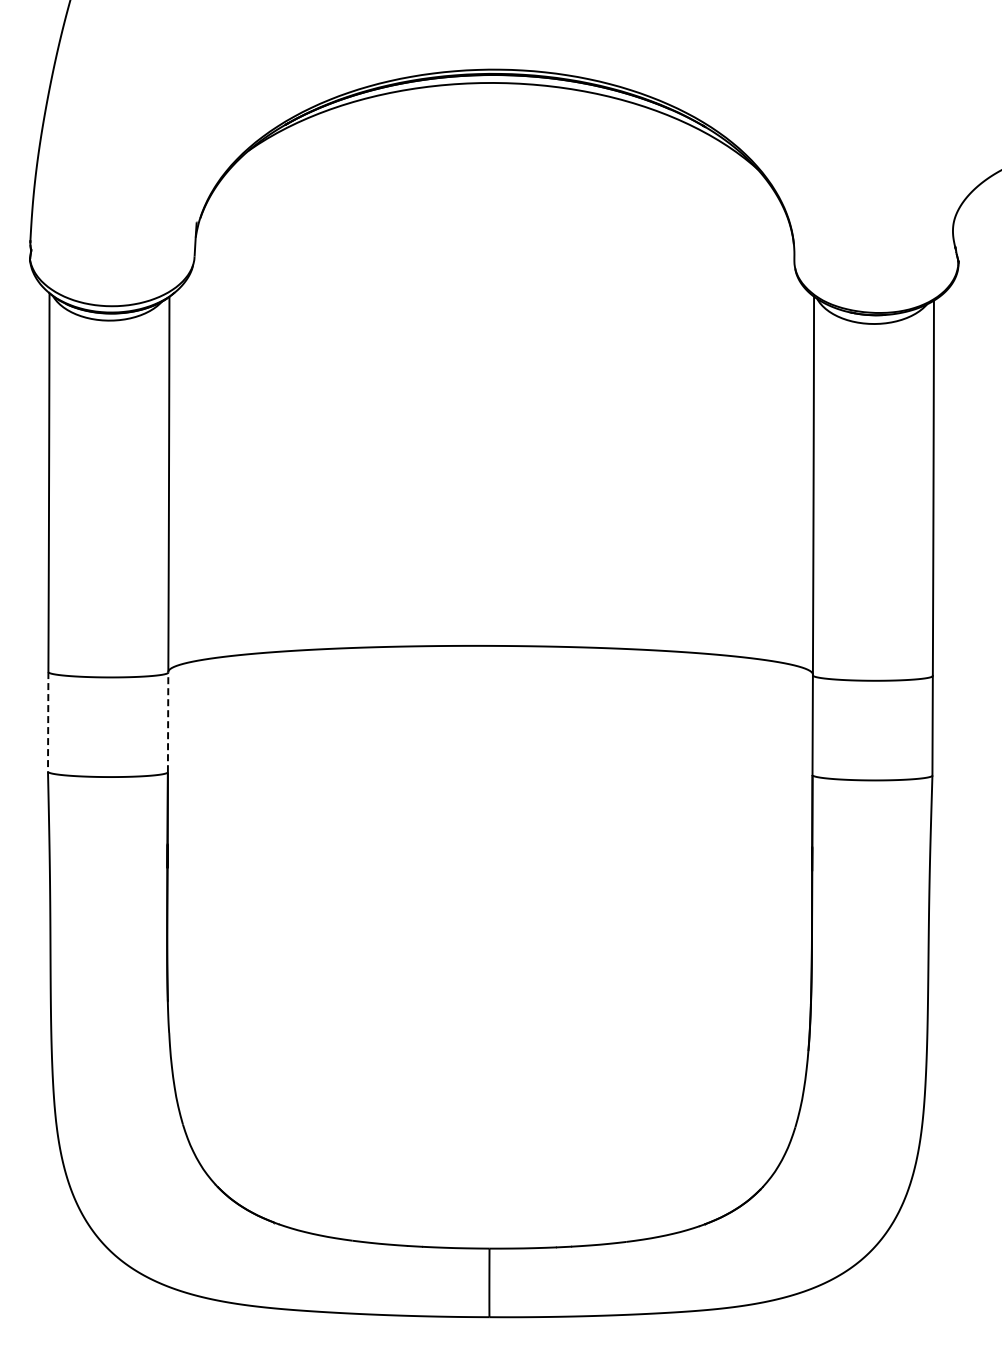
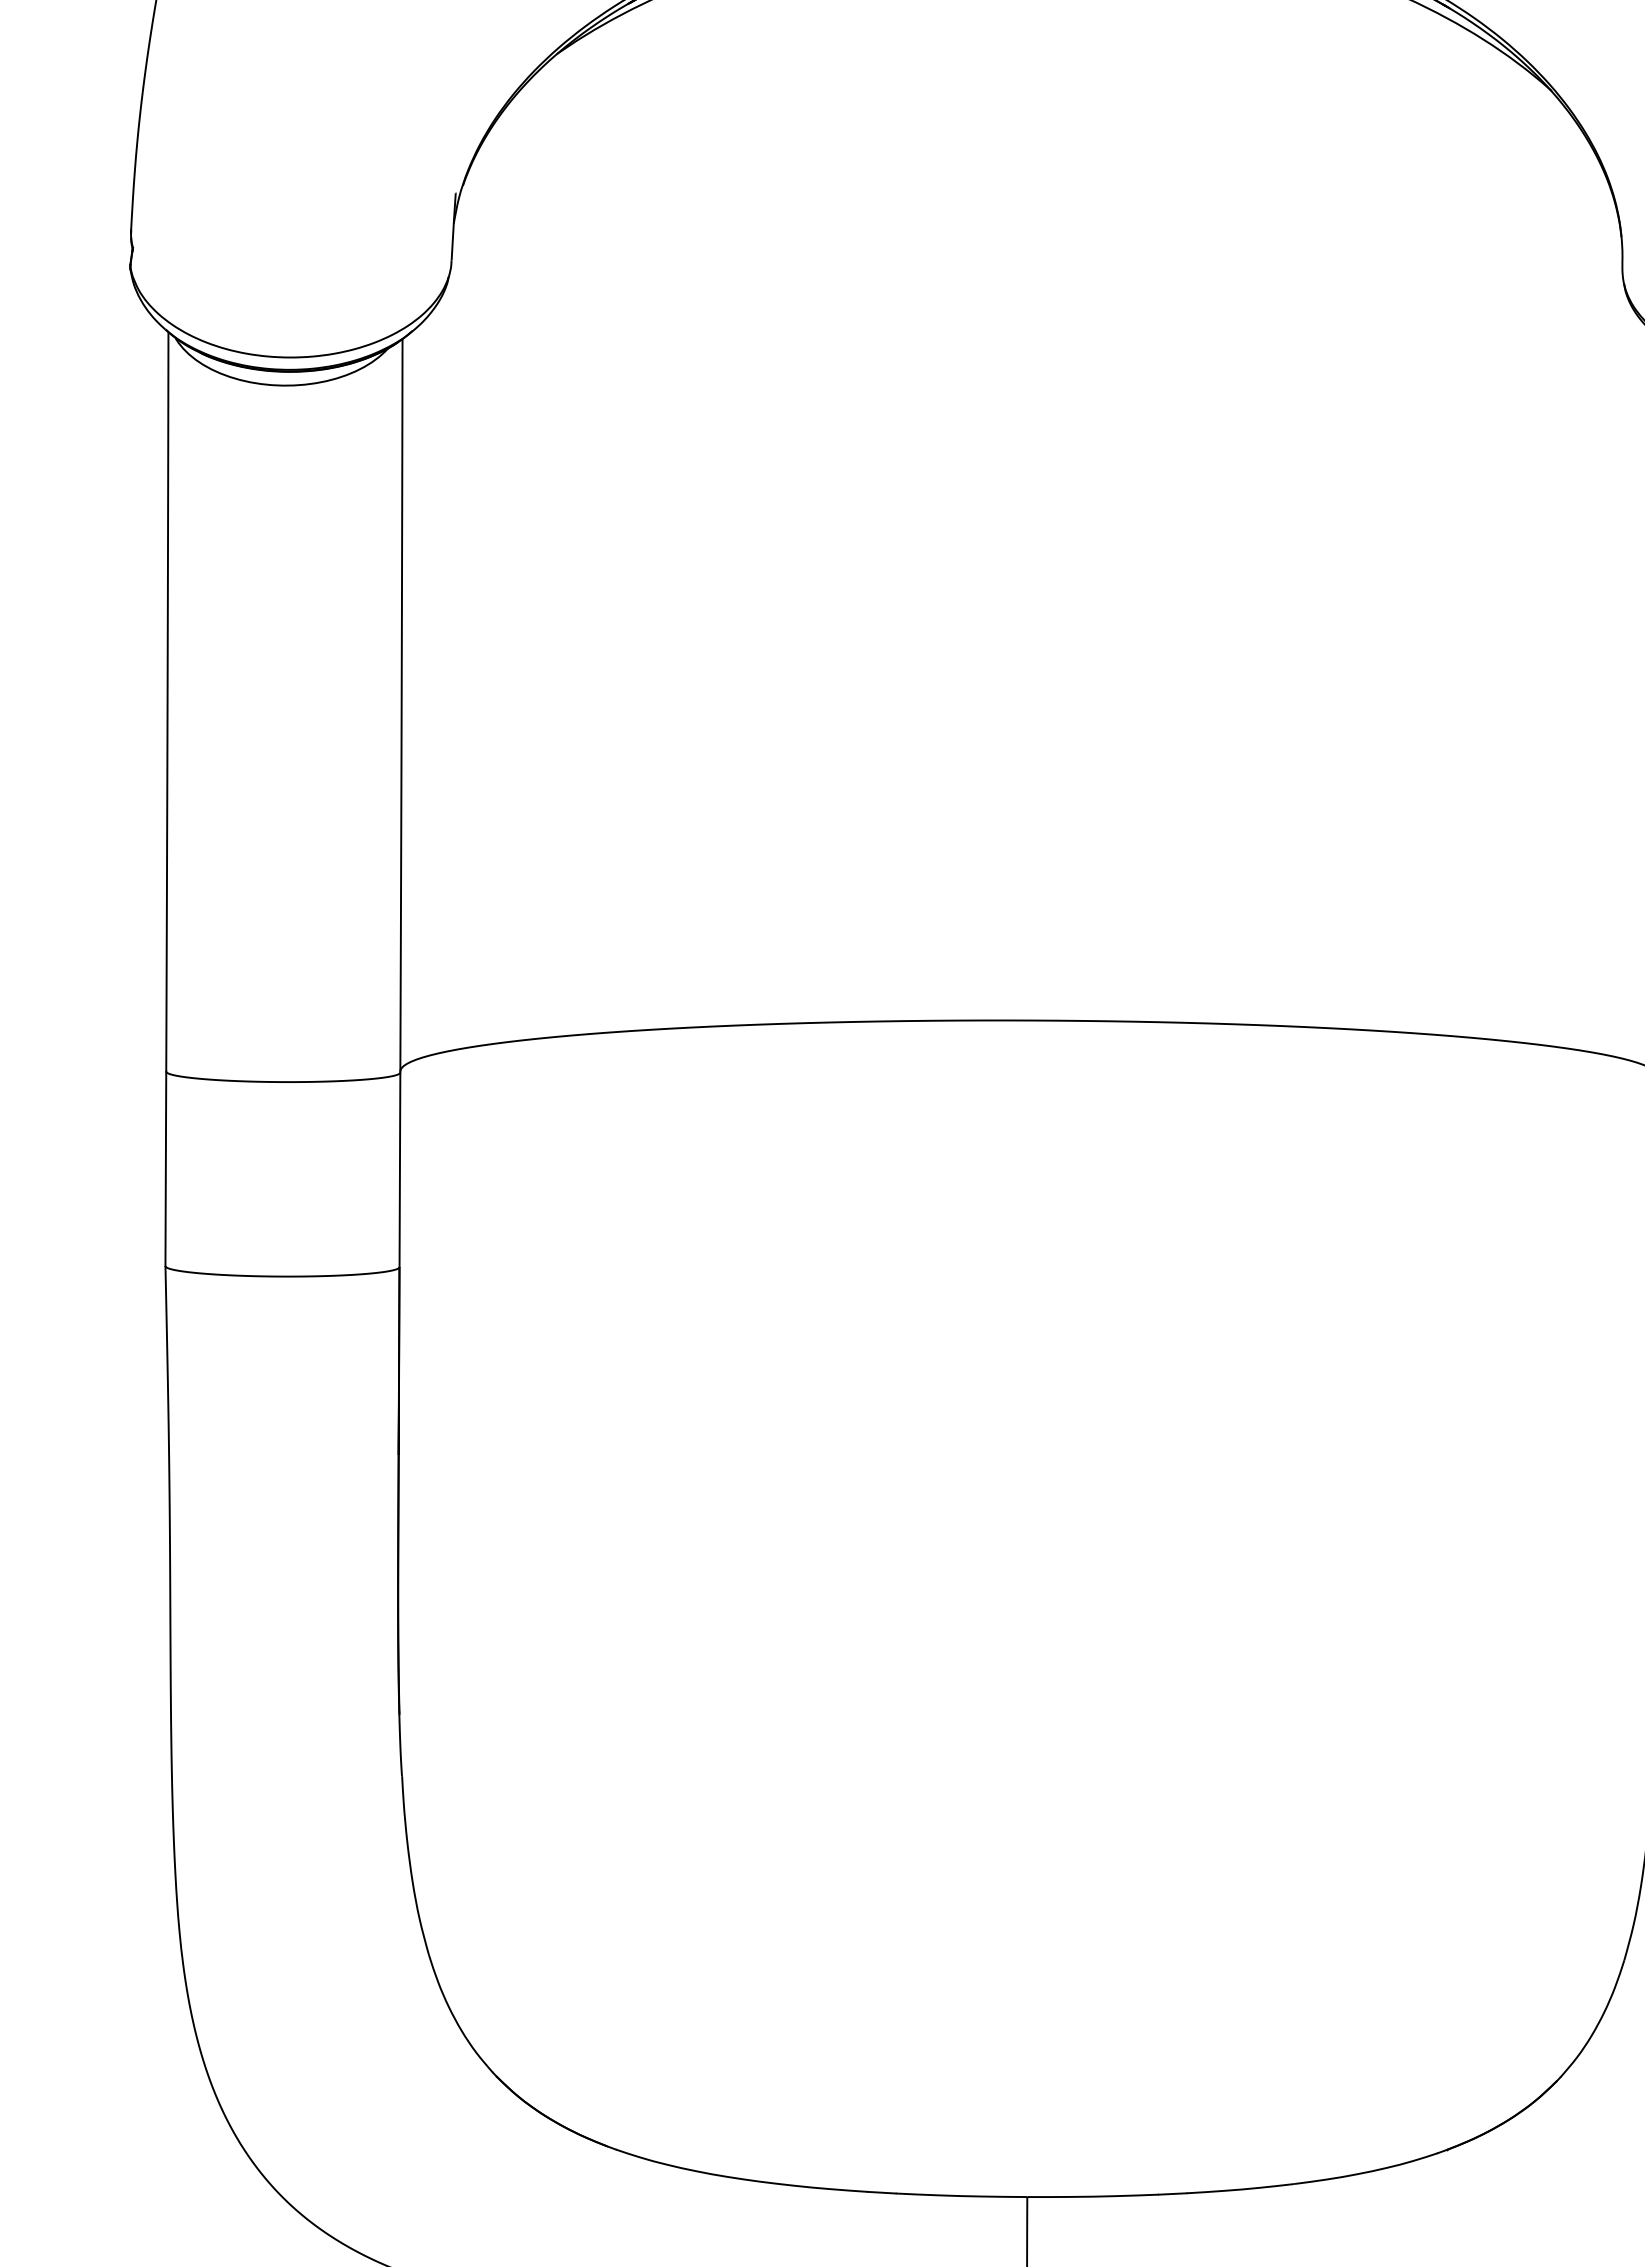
line: (48, 721) -> (166, 1168), dashed -> solid
line: (168, 722) -> (400, 1170), dashed -> solid

